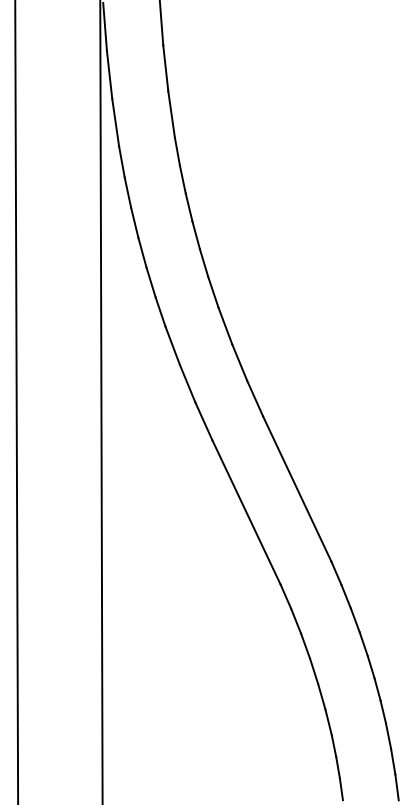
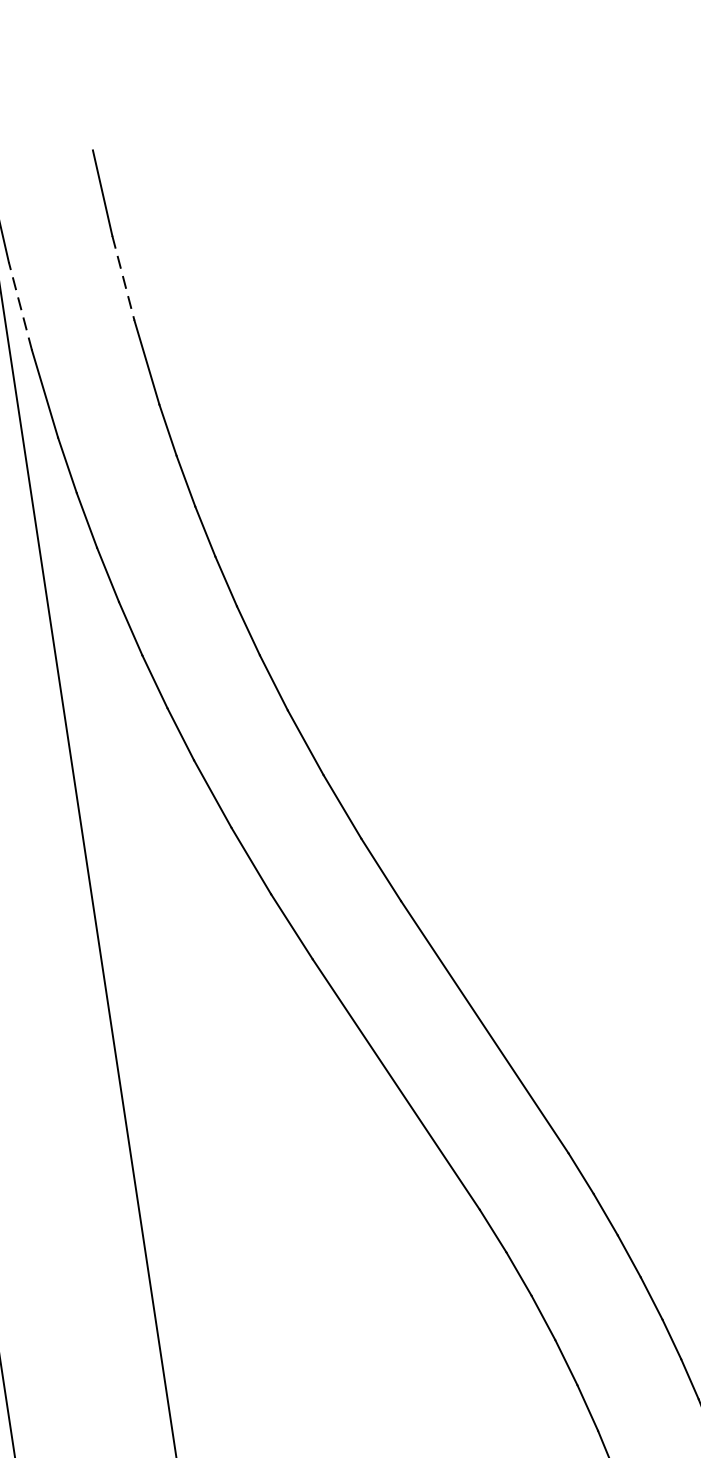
line: (165, 68) -> (122, 278), solid -> dashed
line: (109, 74) -> (20, 305), solid -> dashed

